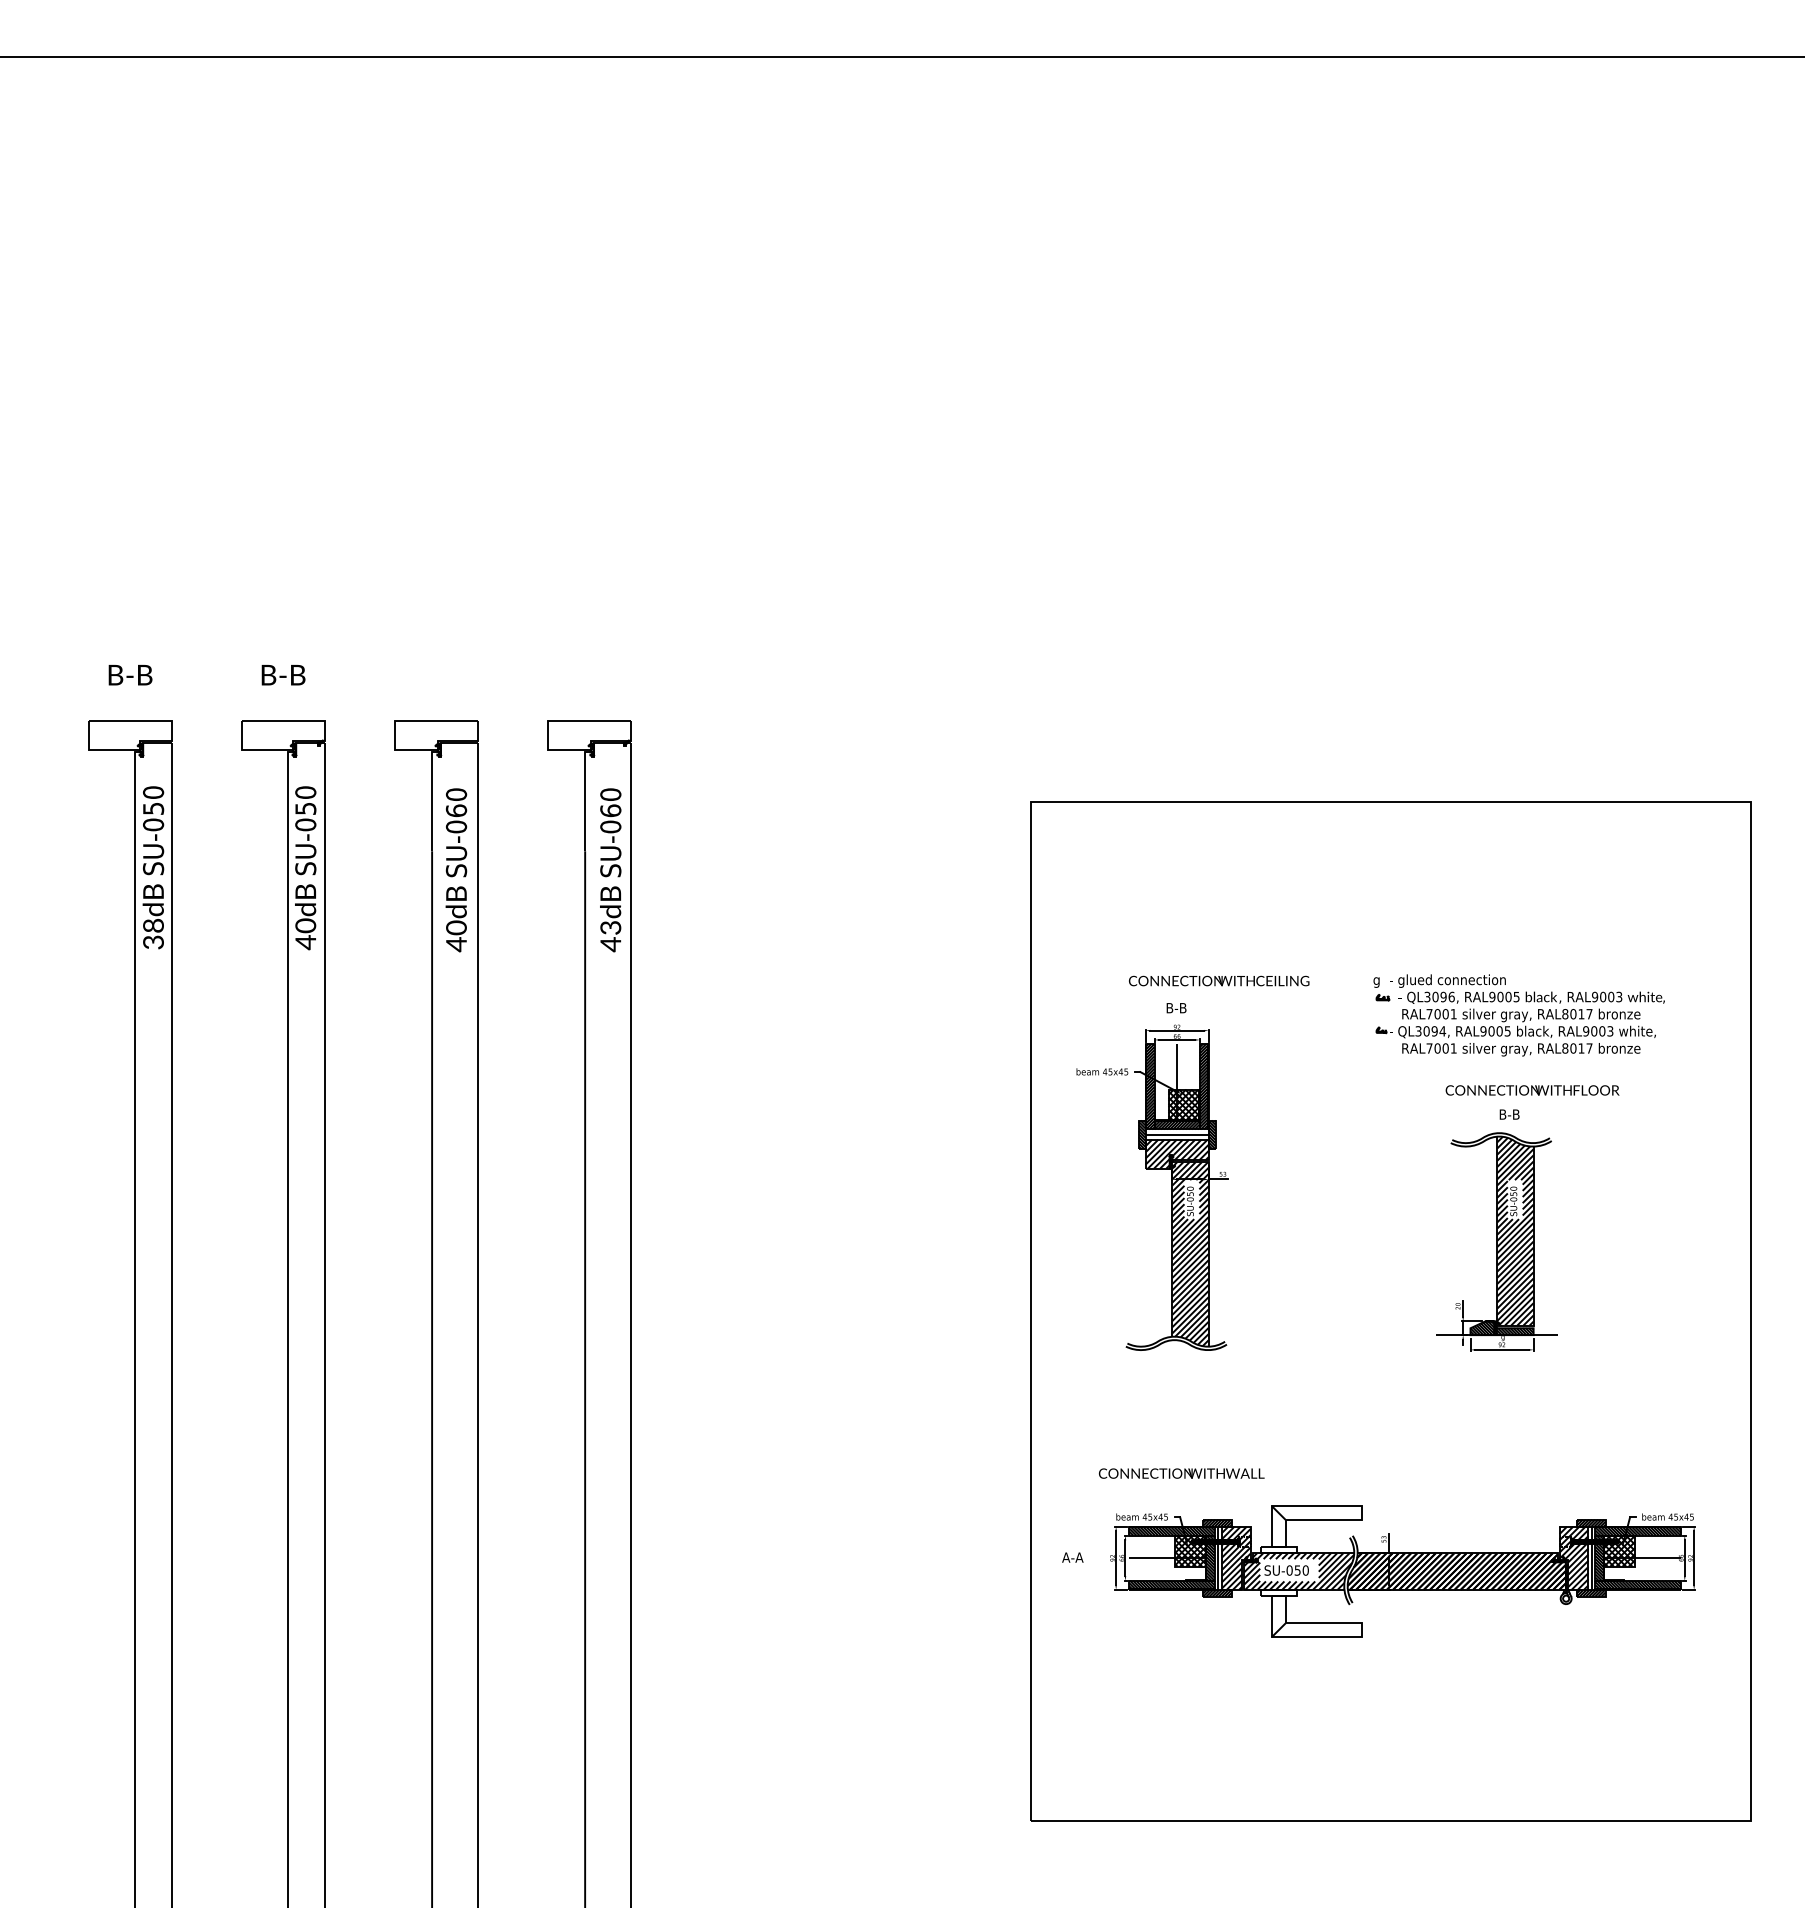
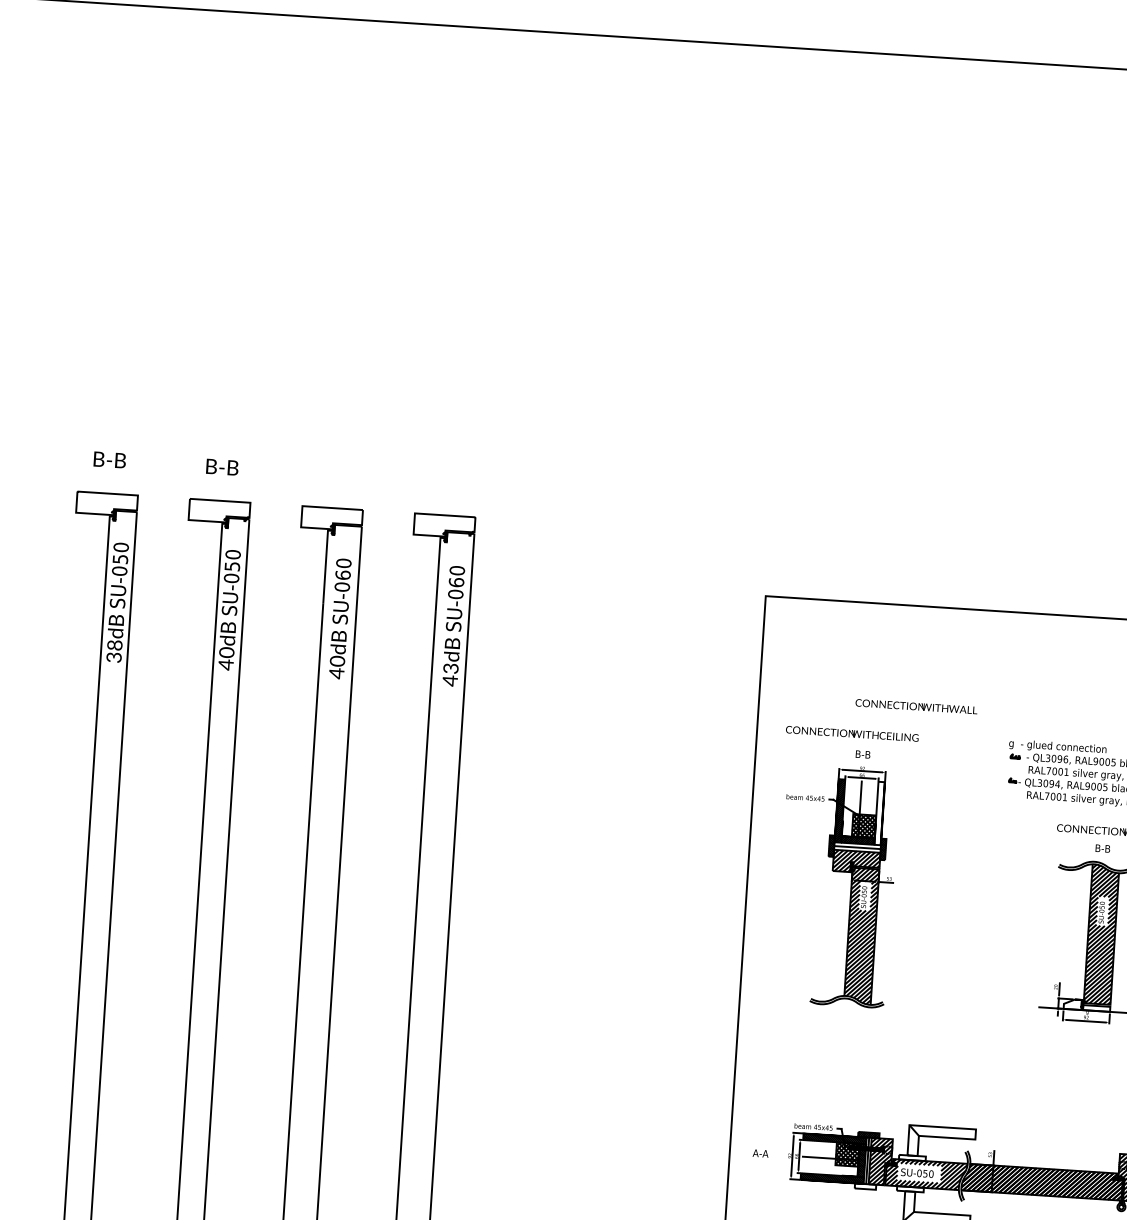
text: (1219, 980) -> (852, 733), moved
hatch: (1203, 1086) -> (879, 813), removed
hatch: (1501, 1328) -> (1086, 1005), removed
text: (1181, 1473) -> (916, 706), moved
hatch: (1217, 1592) -> (865, 1186), removed

